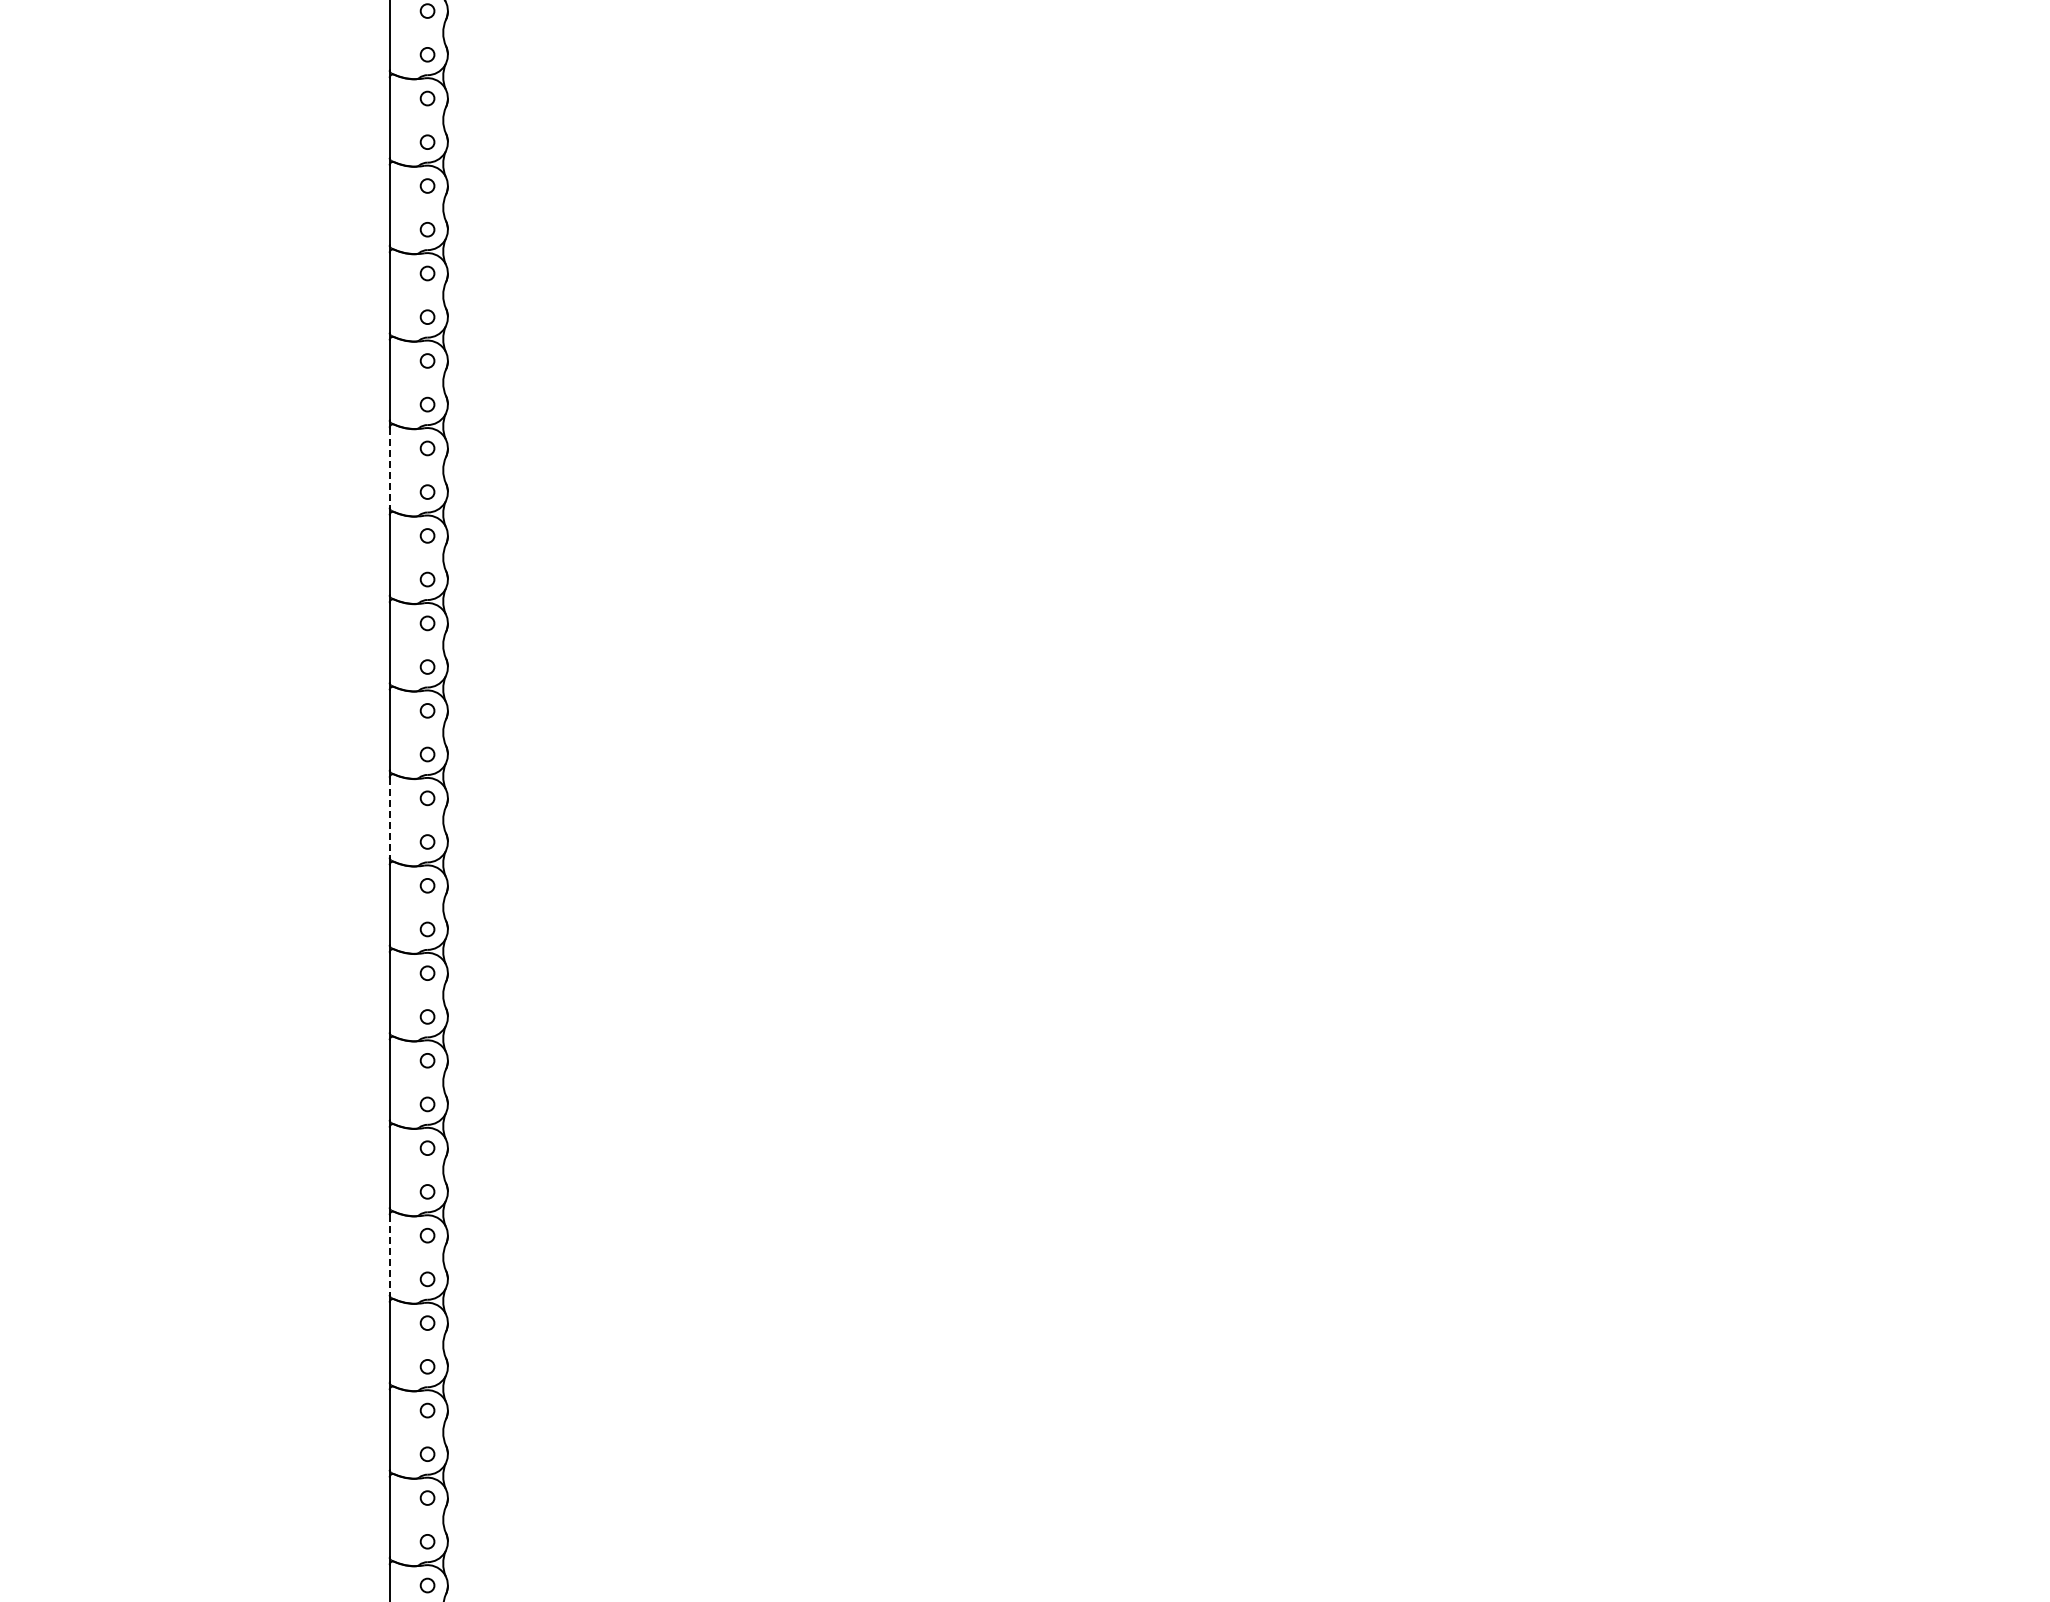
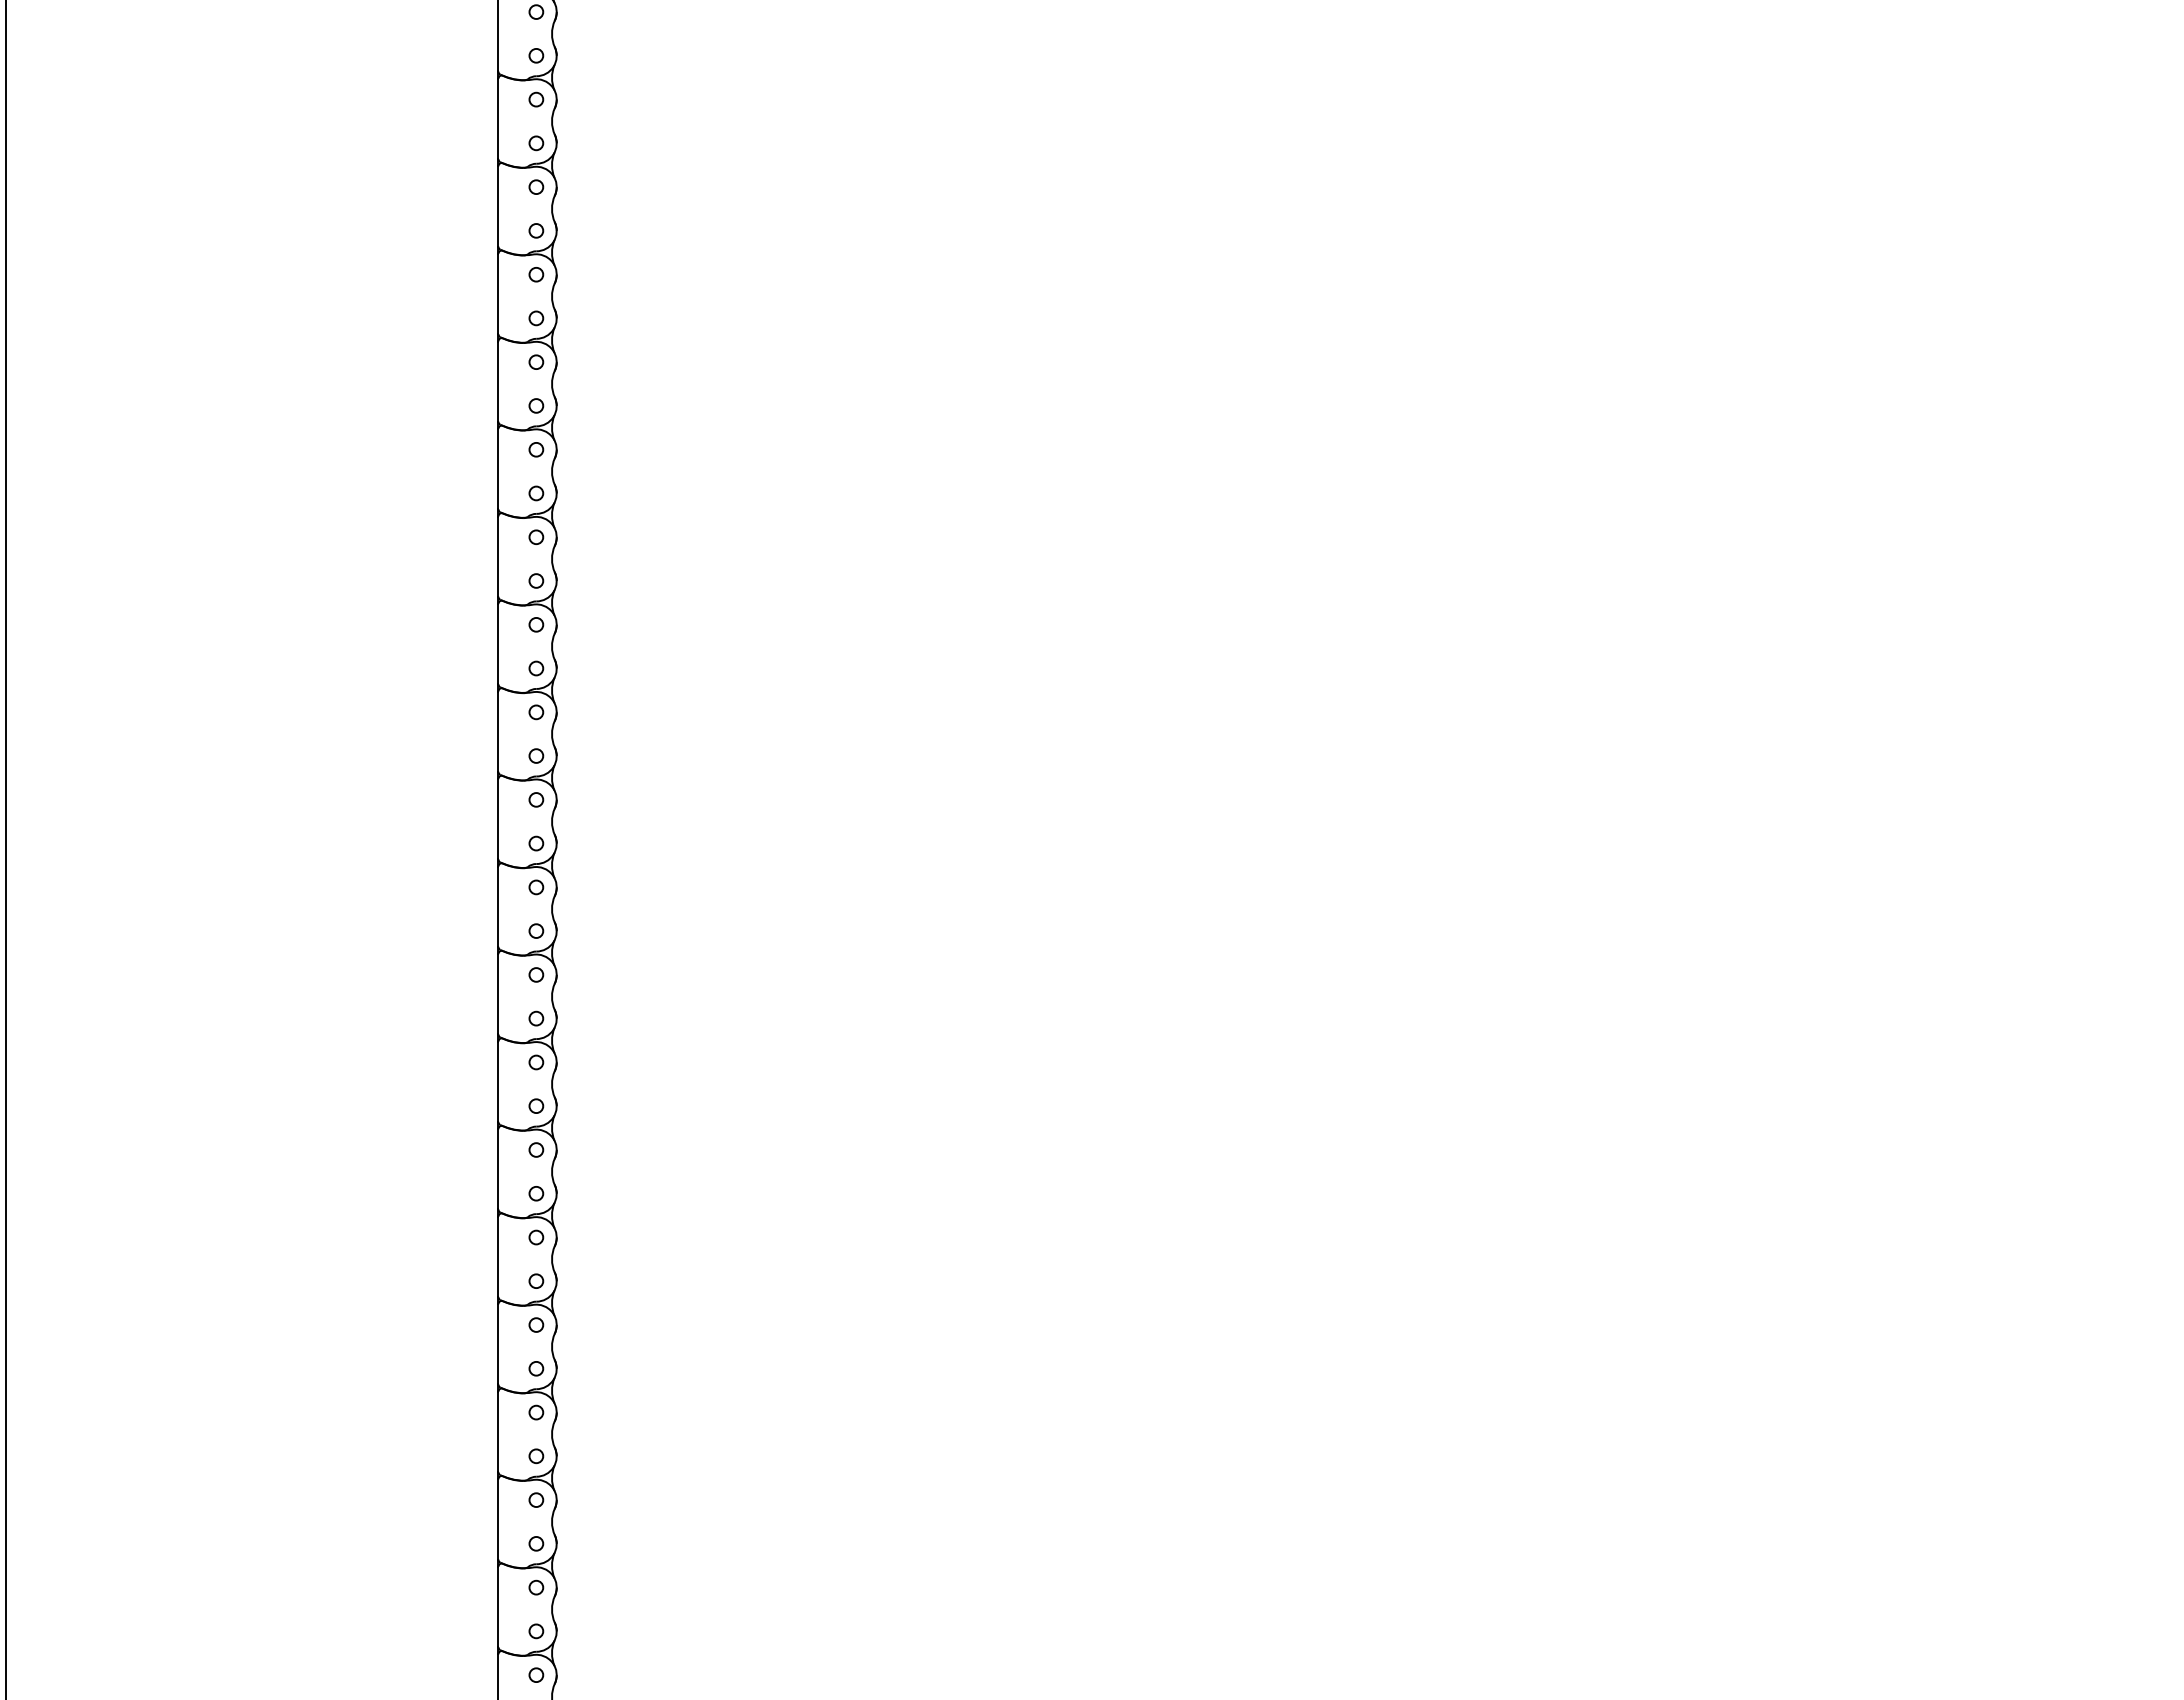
line: (389, 468) -> (498, 382), dashed -> solid
line: (389, 818) -> (498, 732), dashed -> solid
line: (389, 1255) -> (498, 1169), dashed -> solid

